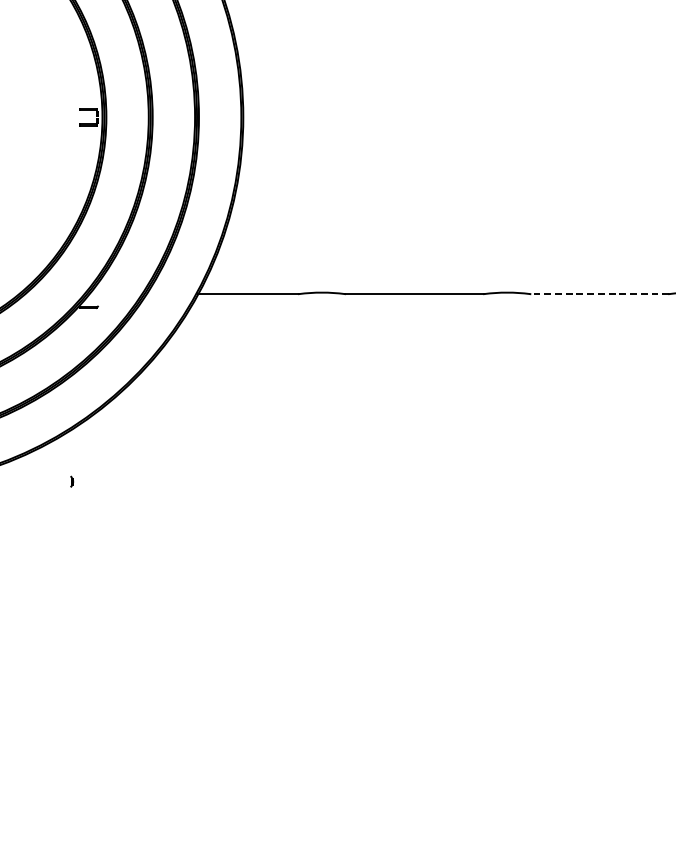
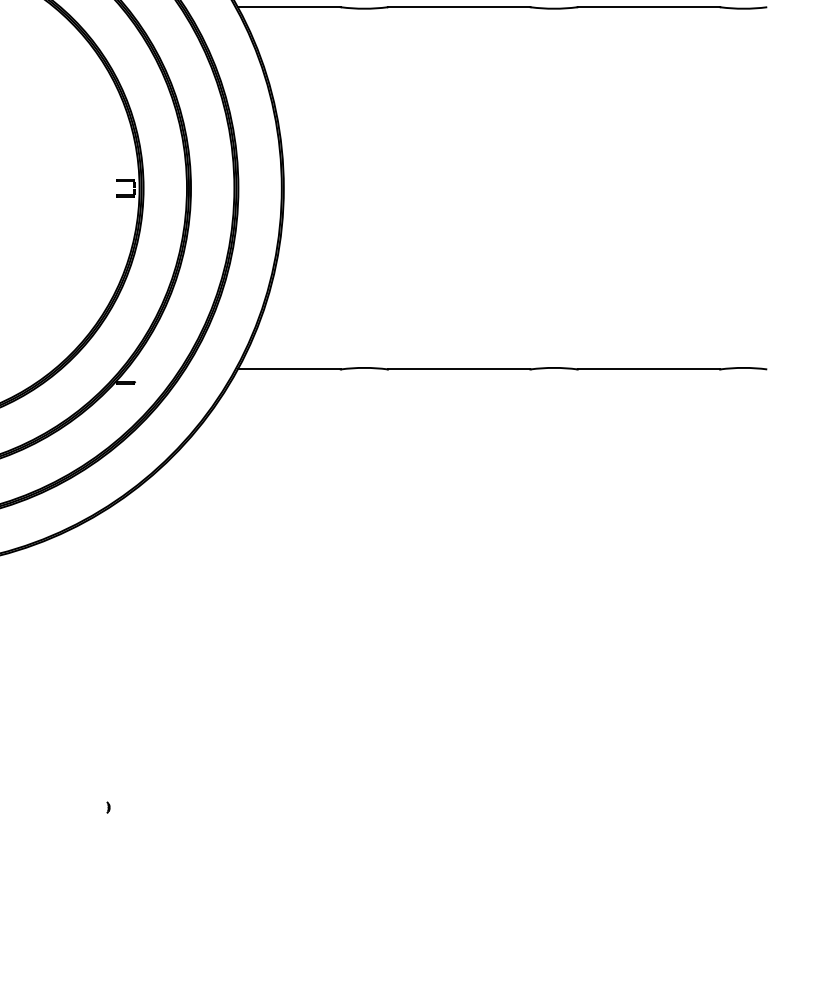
line: (599, 294) -> (648, 369), dashed -> solid
part: (72, 481) -> (108, 807), moved

